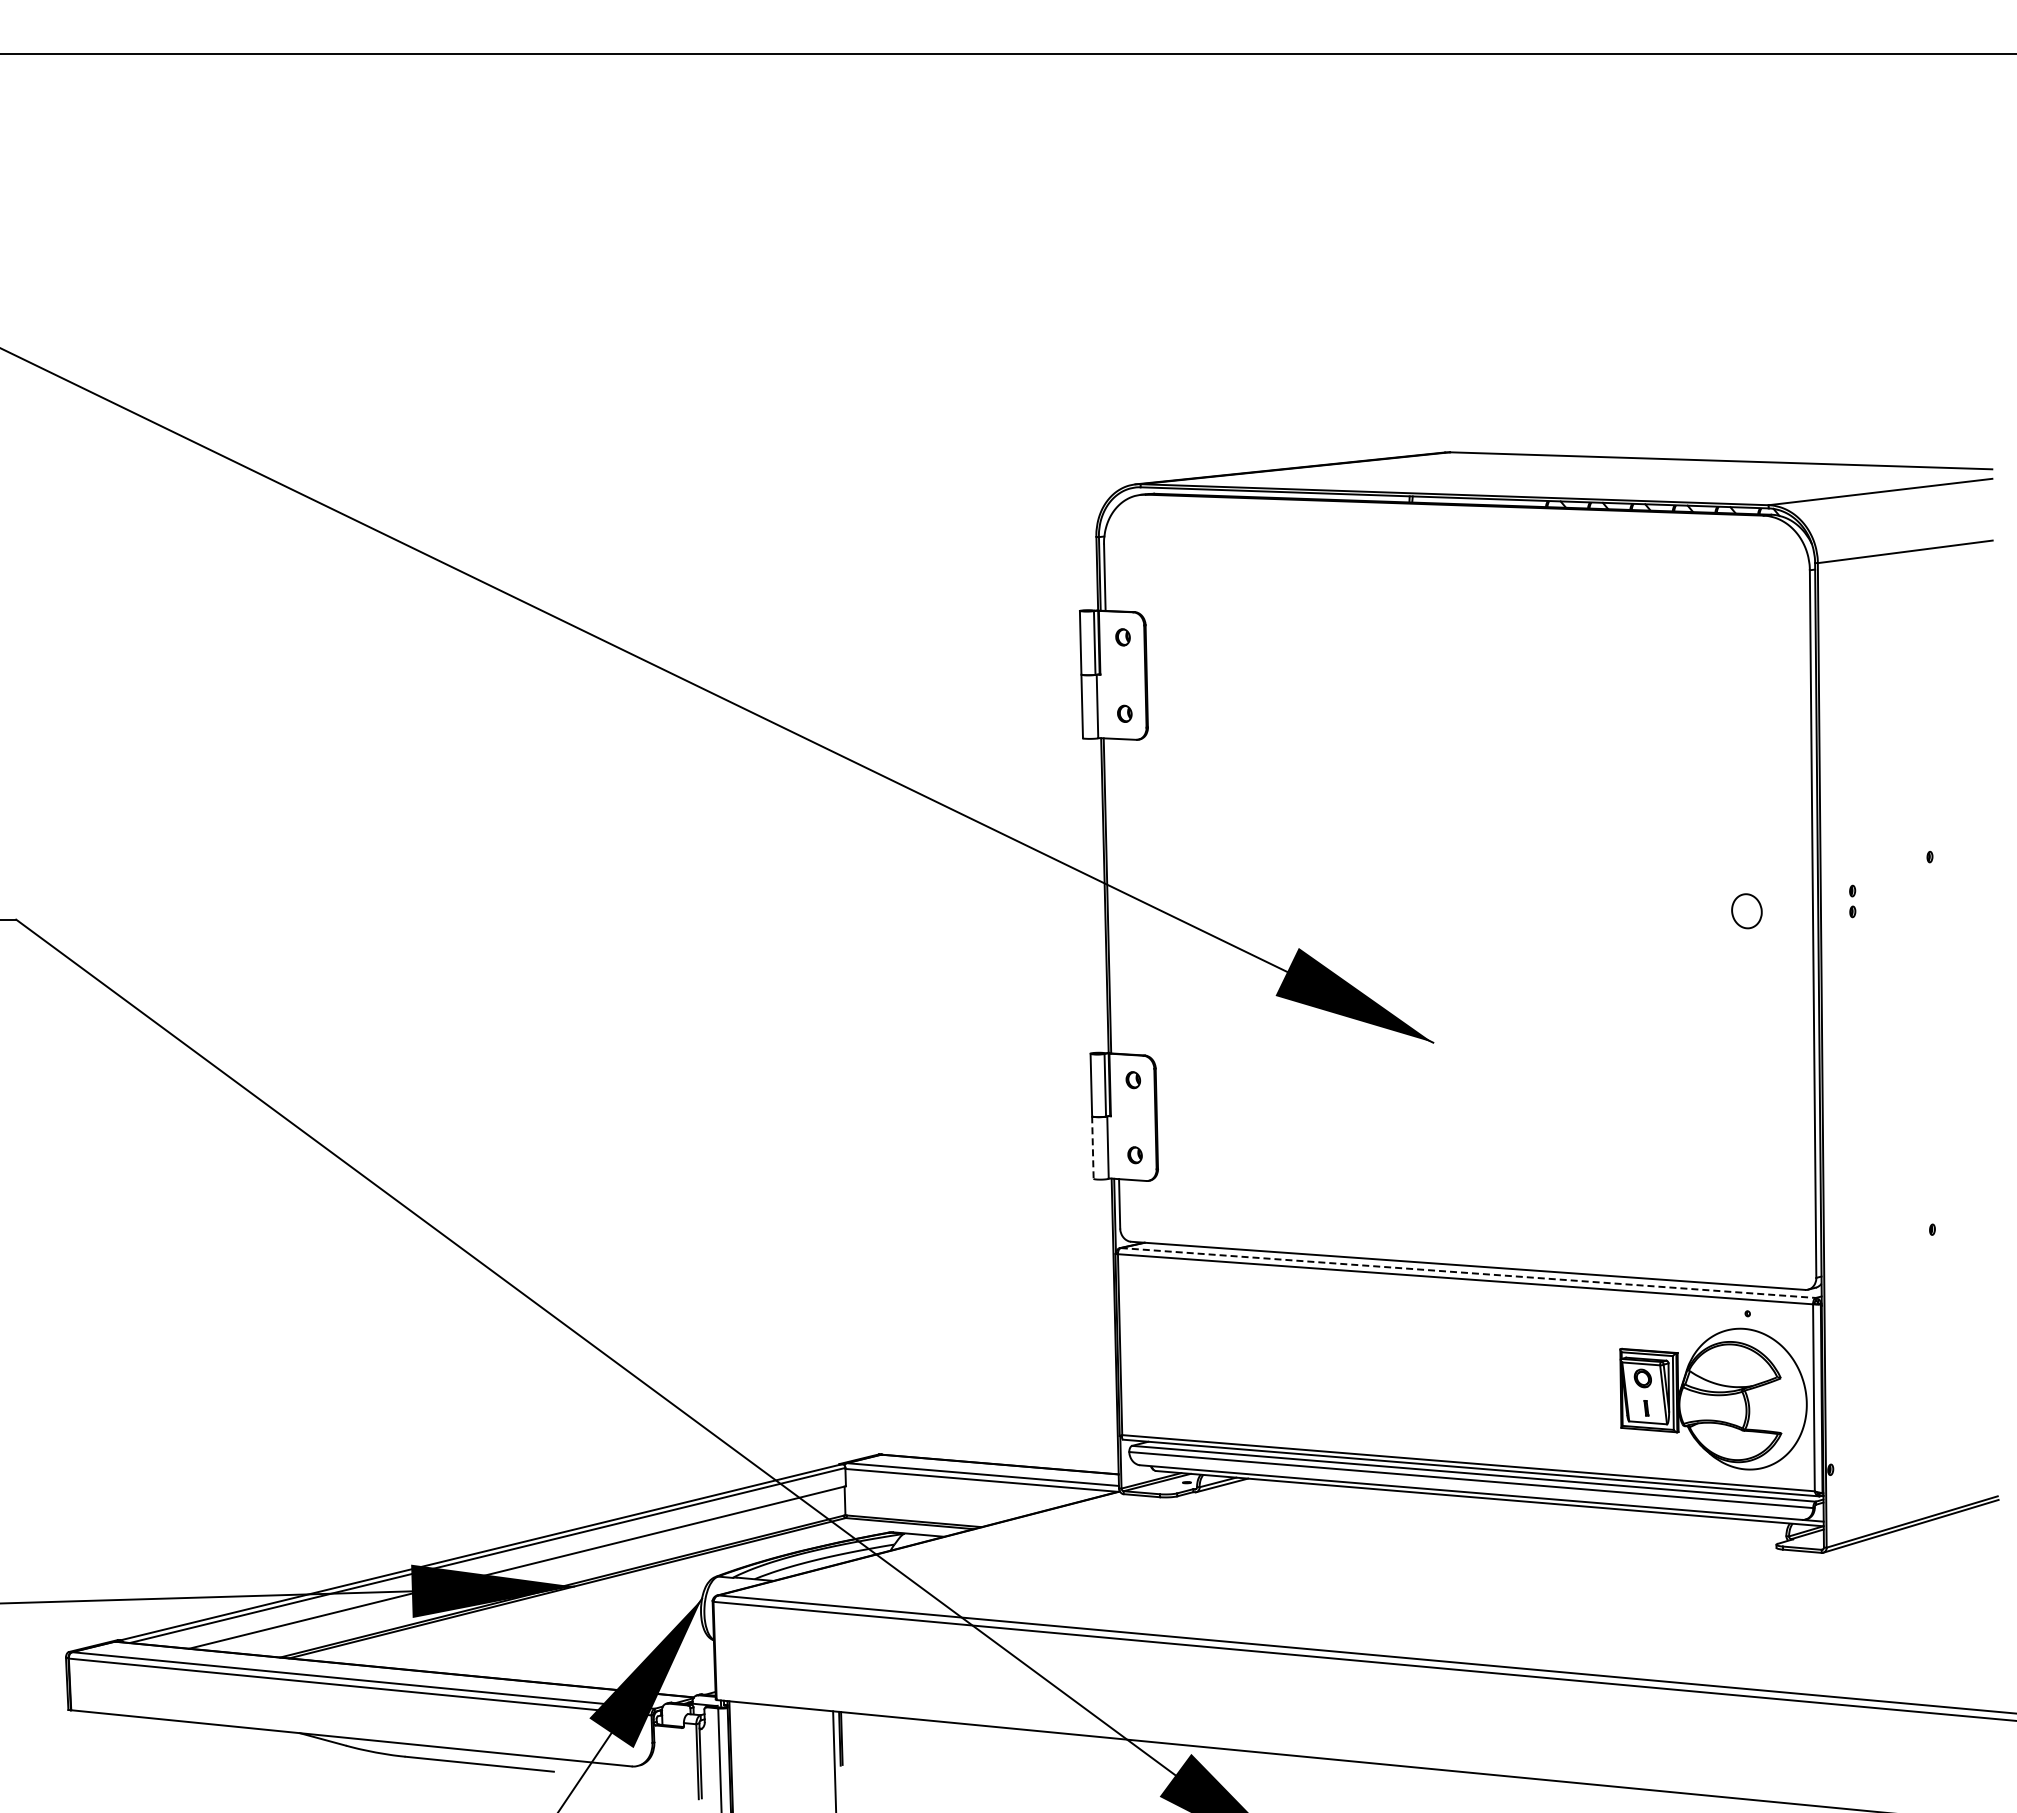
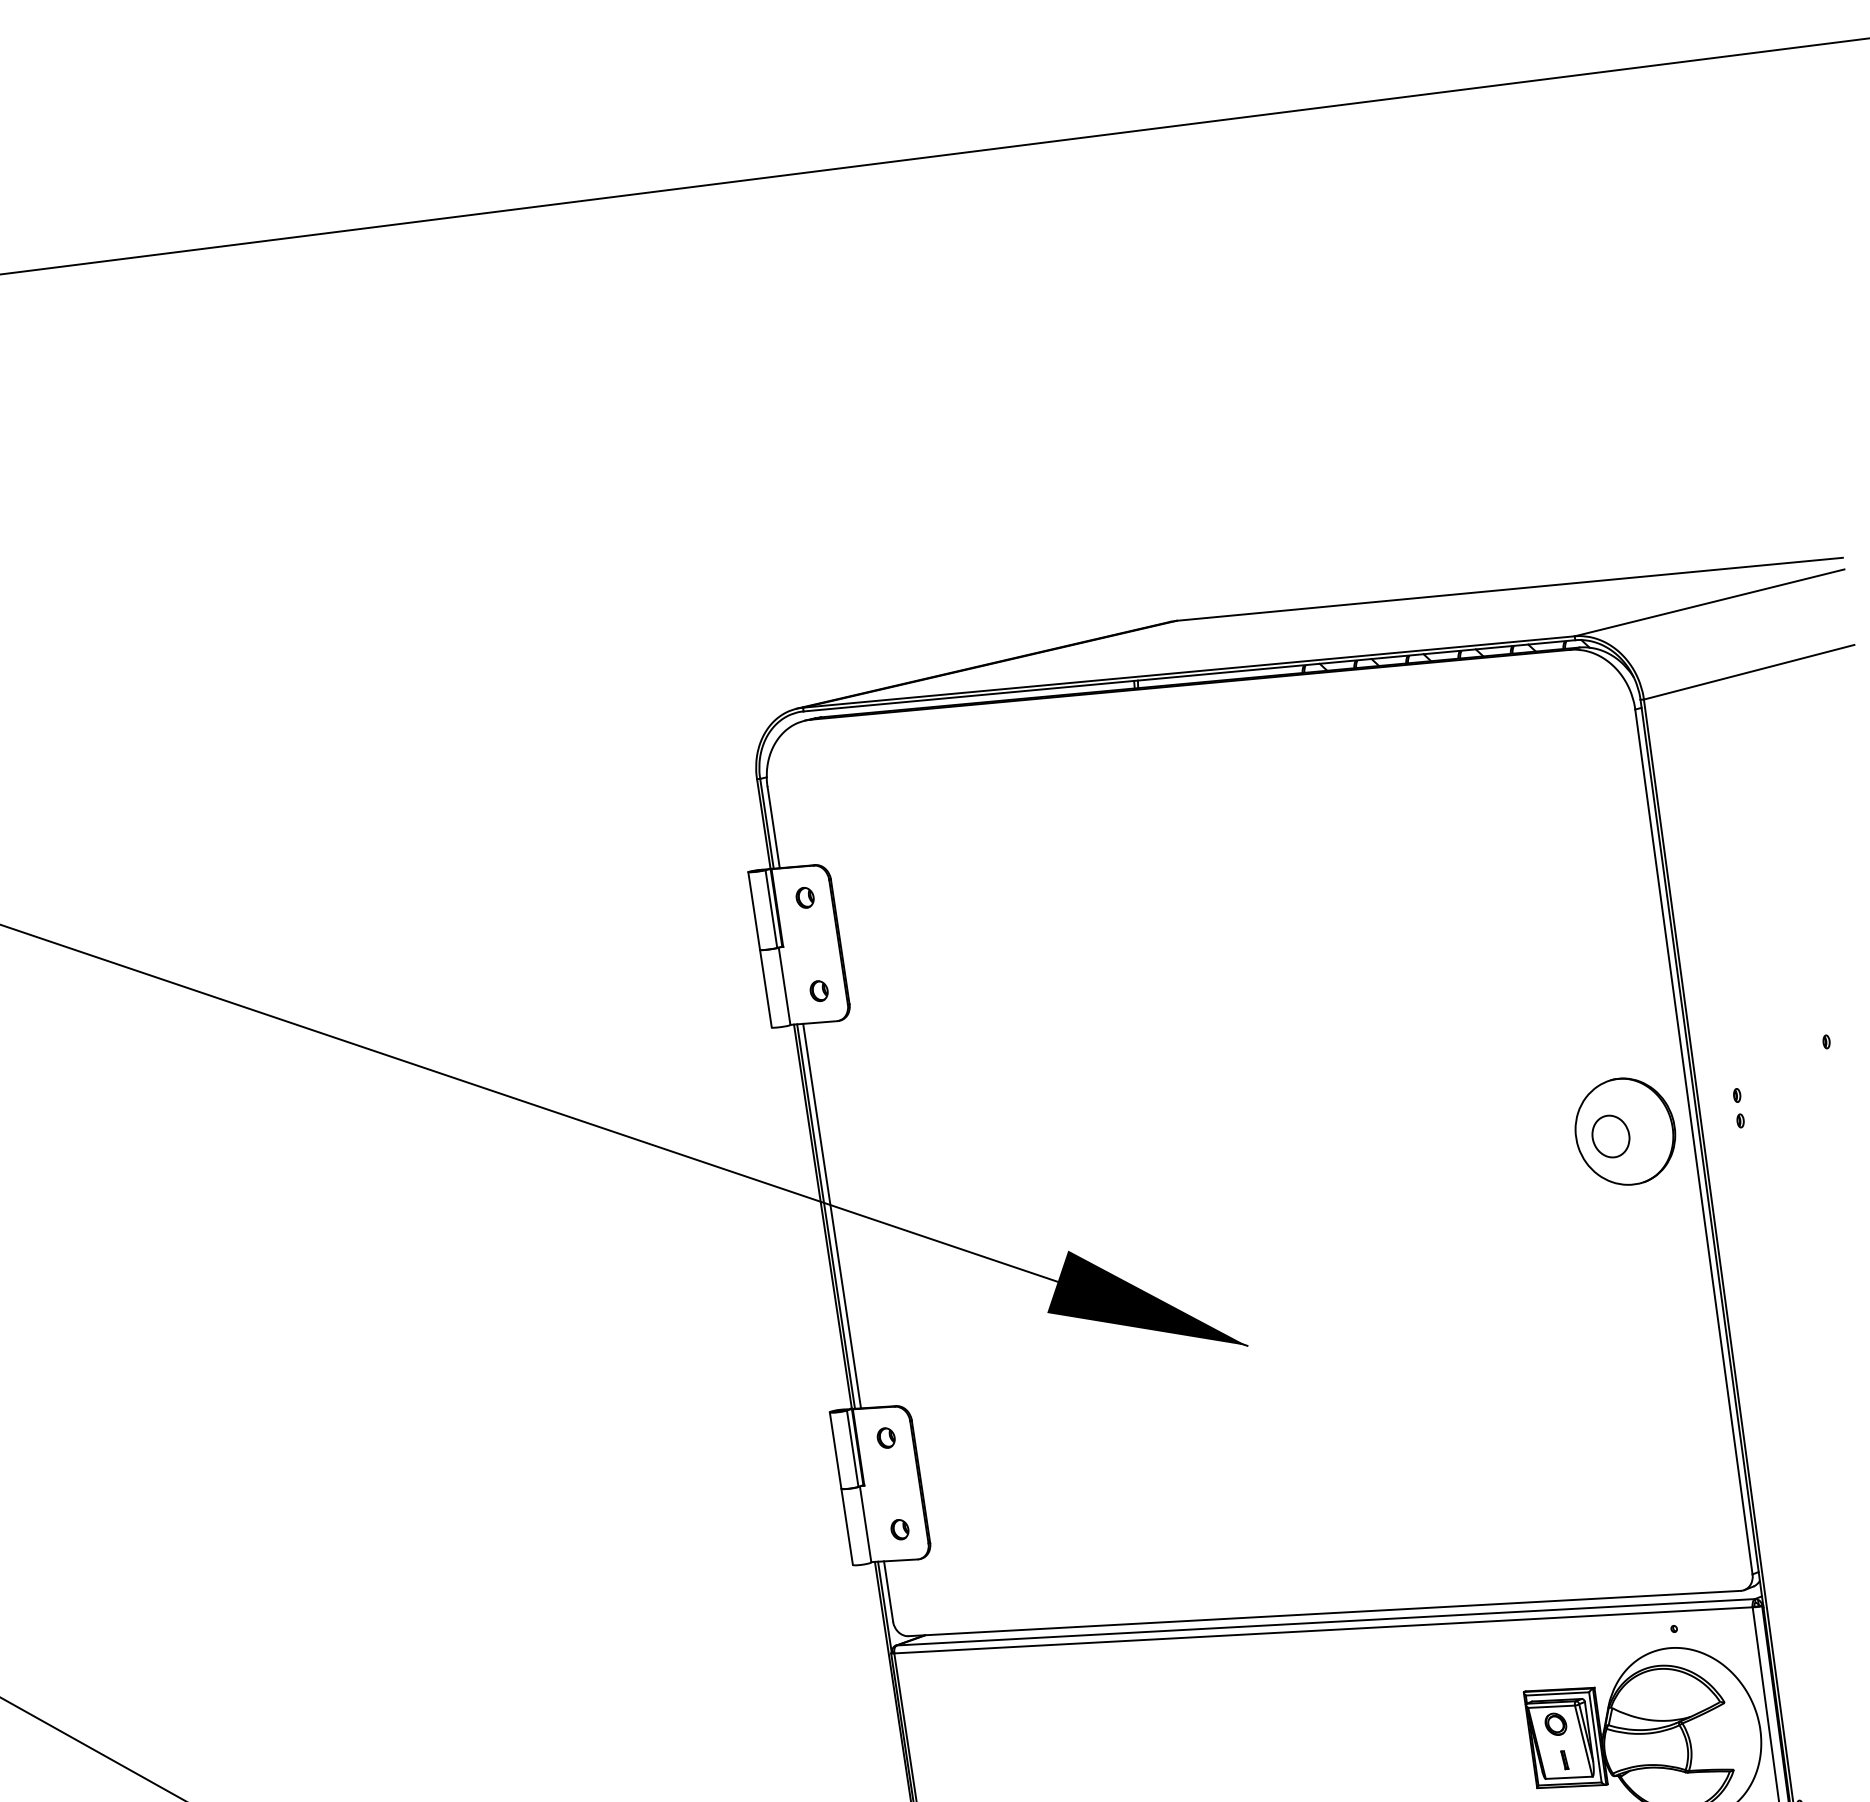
line: (1112, 895) -> (832, 1215), added
part: (1758, 908) -> (1624, 1131), added
line: (1092, 1148) -> (846, 1527), dashed -> solid
line: (1468, 1273) -> (1326, 1622), dashed -> solid

